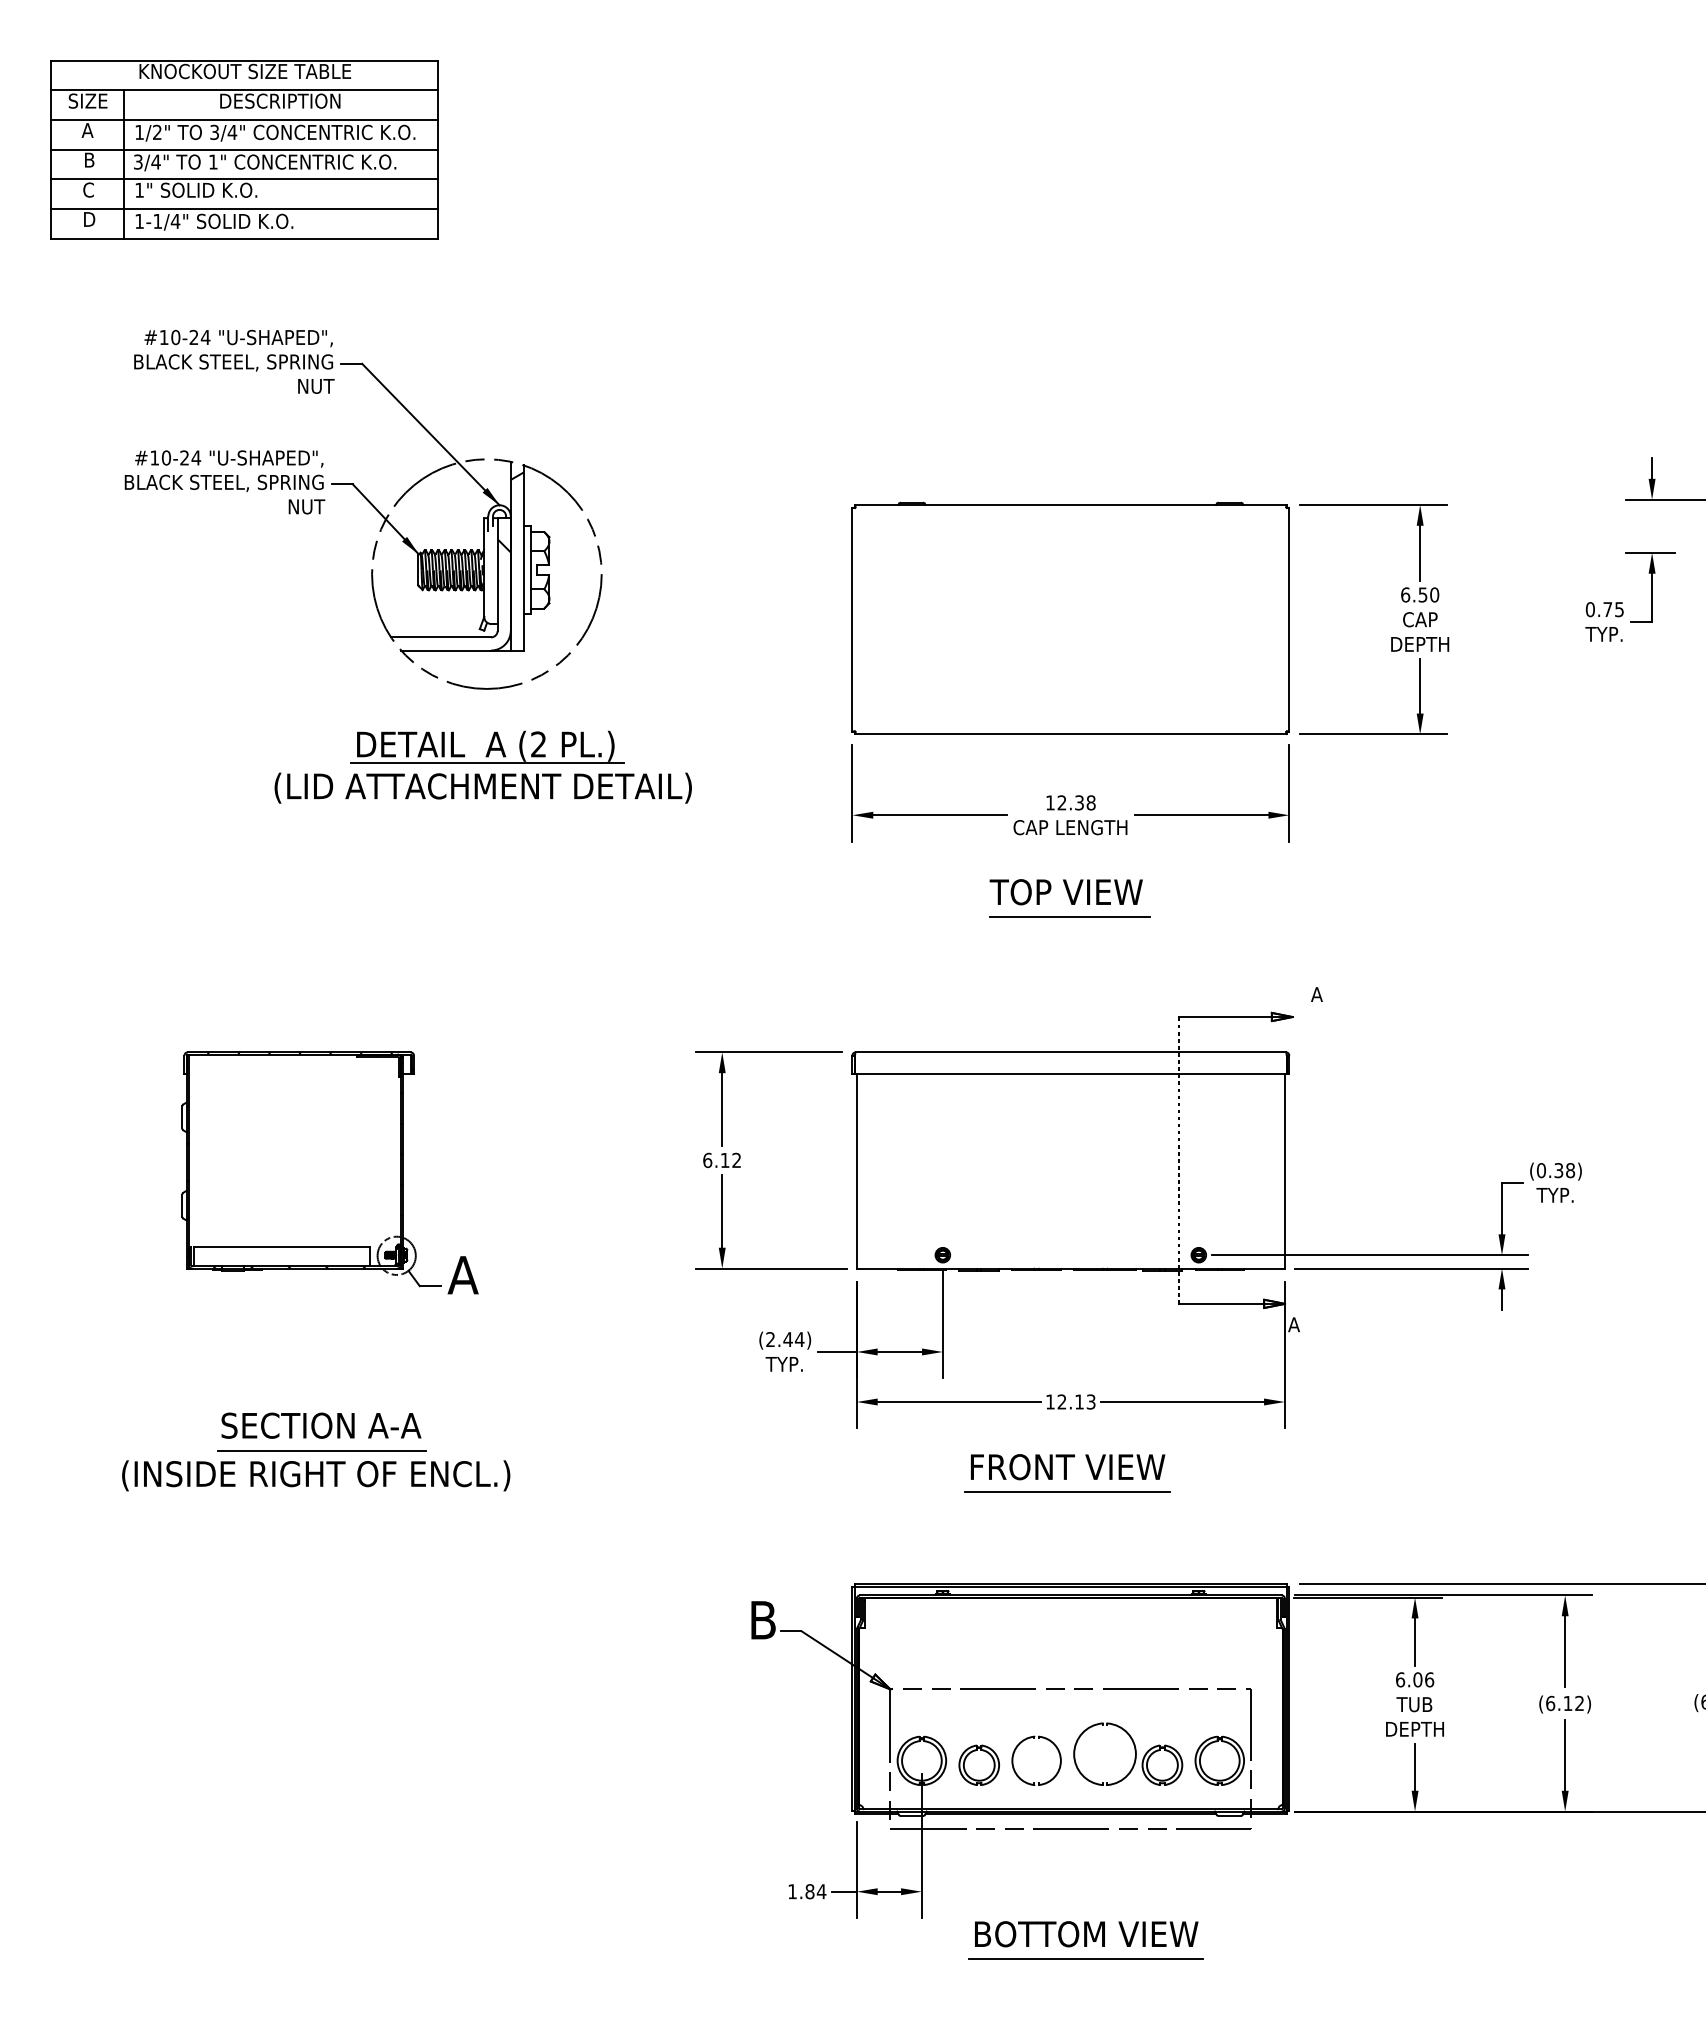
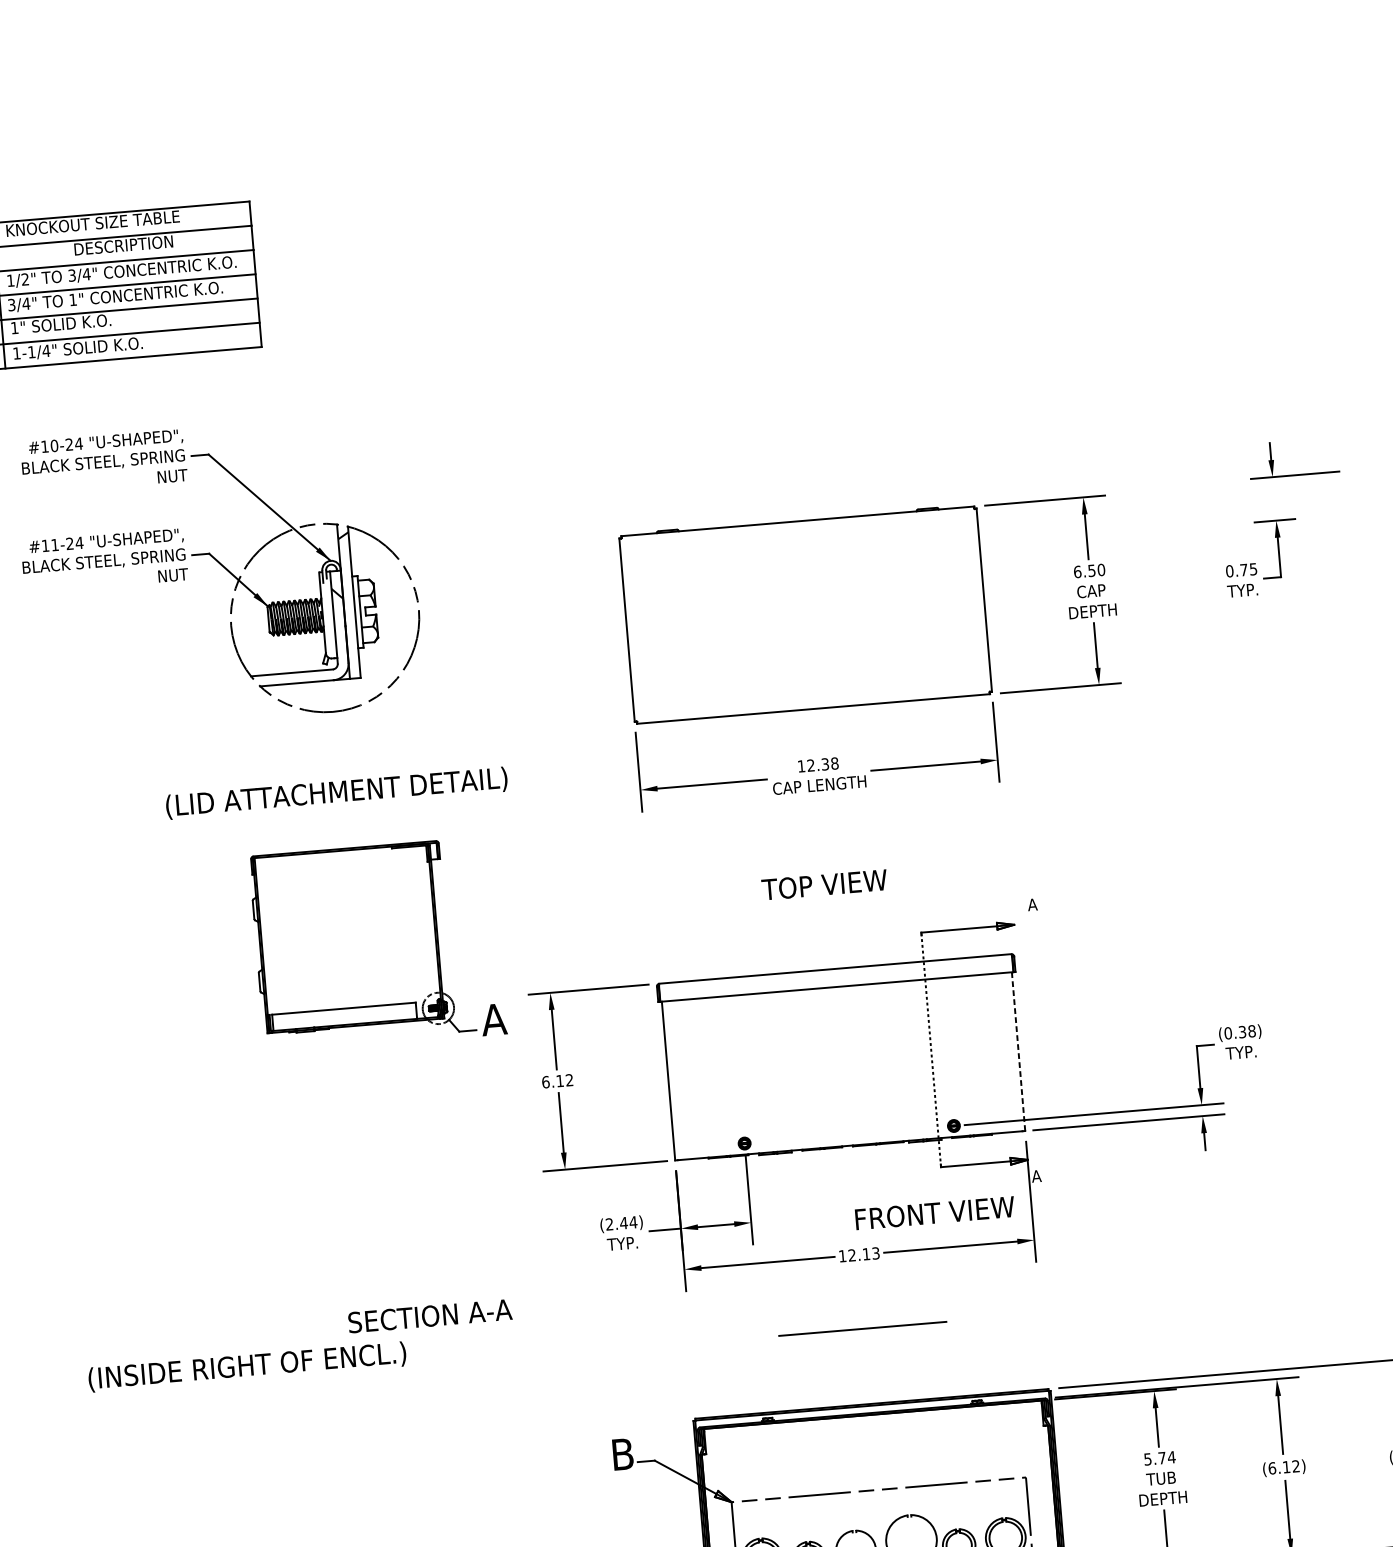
text: (166, 457) -> (55, 544), #10-24 -> #11-24
part: (487, 746) -> (337, 758), removed
text: (1065, 892) -> (823, 885), moved
line: (1069, 917) -> (825, 858), removed
line: (1284, 1171) -> (1018, 1051), solid -> dashed
part: (329, 1172) -> (377, 944), moved
text: (321, 1425) -> (430, 1315), moved
line: (321, 1450) -> (250, 1345), removed
text: (1068, 1467) -> (935, 1213), moved
text: (1415, 1679) -> (1160, 1458), 6.06 -> 5.74

